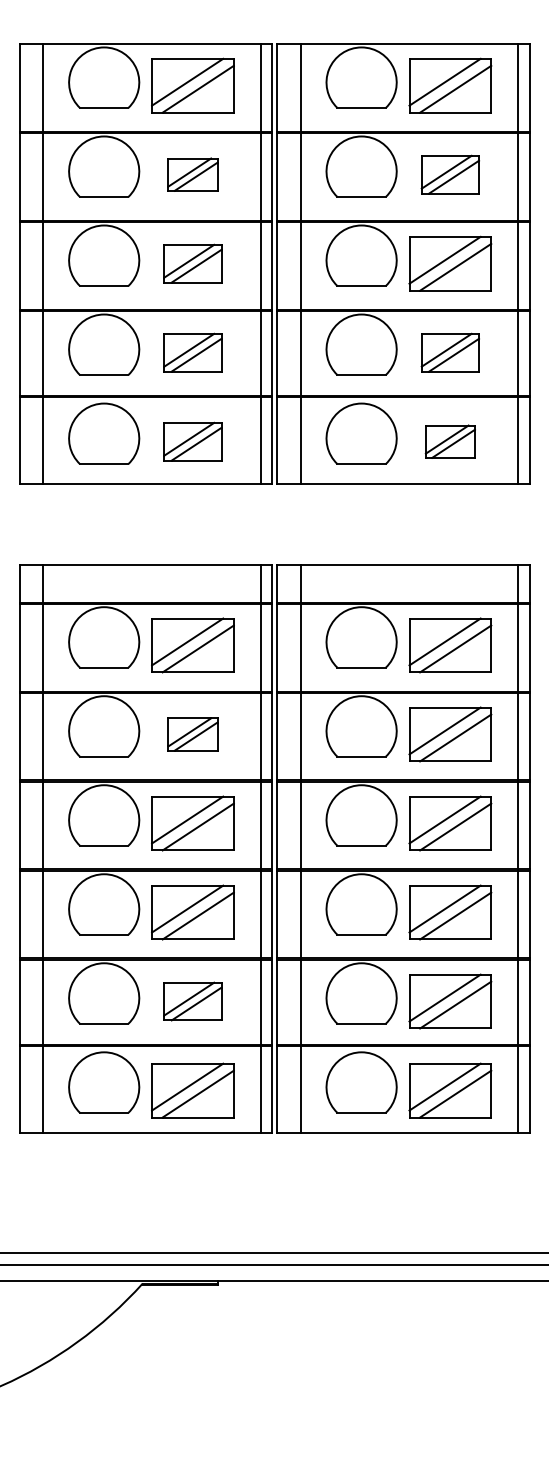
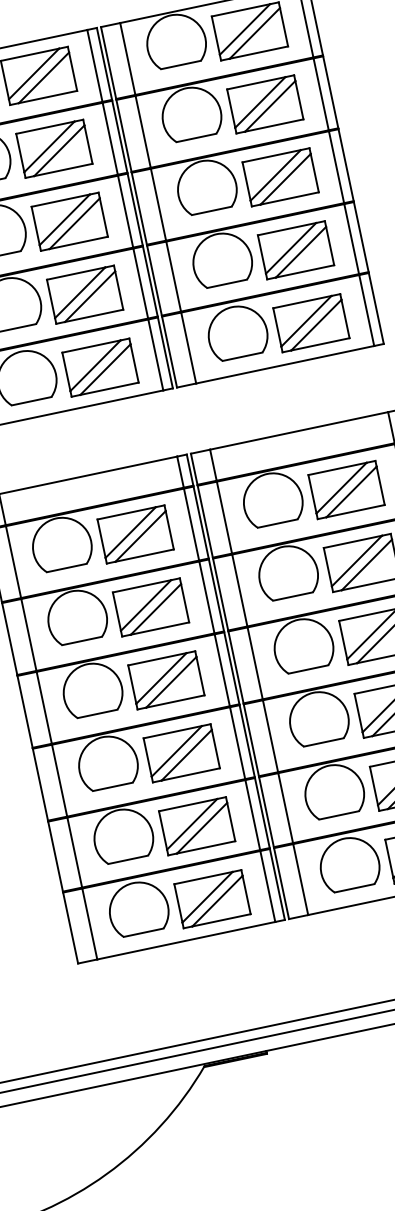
part: (192, 174) -> (53, 148), size x1.67
part: (450, 174) -> (265, 104), size x1.43
part: (192, 263) -> (69, 221), size x1.43
part: (192, 352) -> (84, 294), size x1.43
part: (450, 352) -> (296, 249), size x1.43
part: (192, 441) -> (100, 367), size x1.43
part: (450, 441) -> (311, 322), size x1.67
part: (192, 734) -> (150, 607), size x1.67
part: (192, 1001) -> (196, 826), size x1.43

